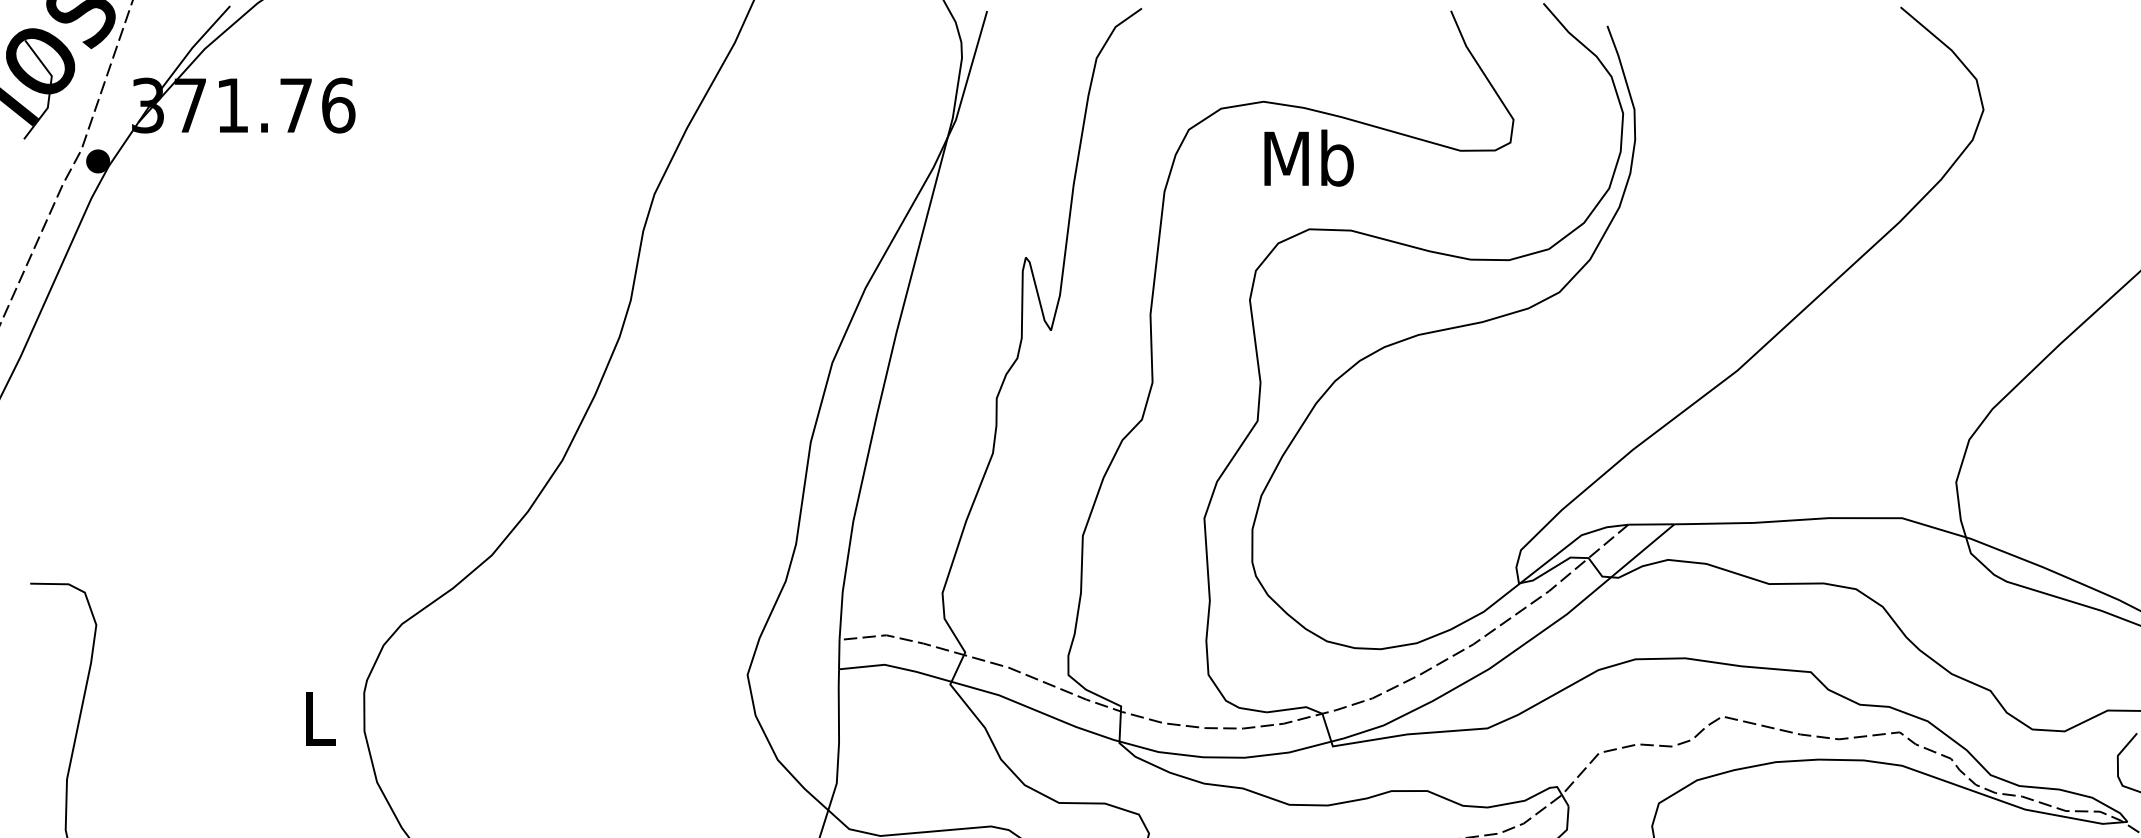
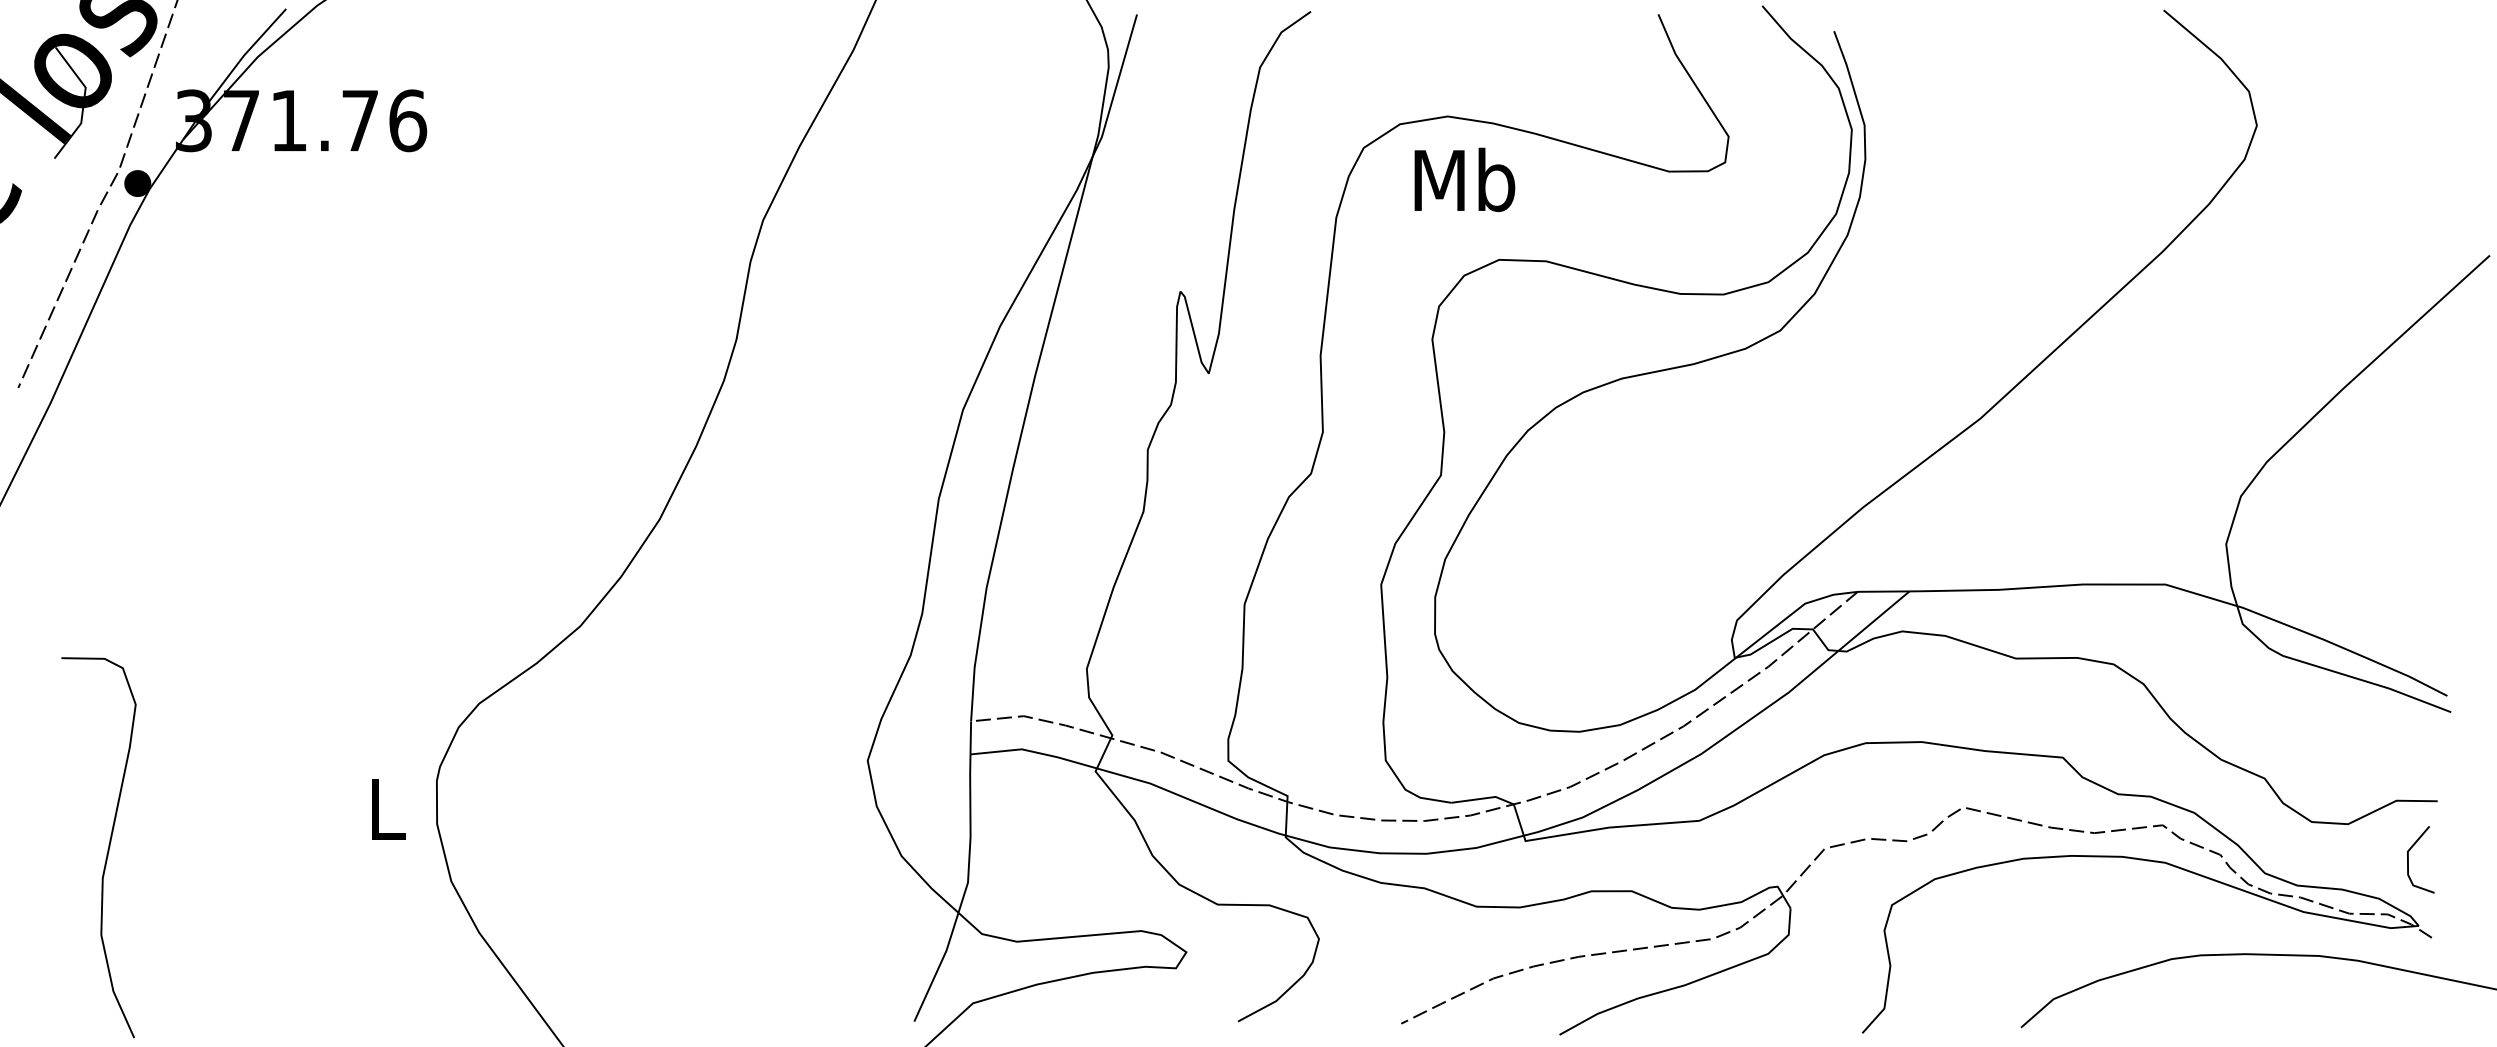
text: (1308, 157) -> (1464, 179), moved

